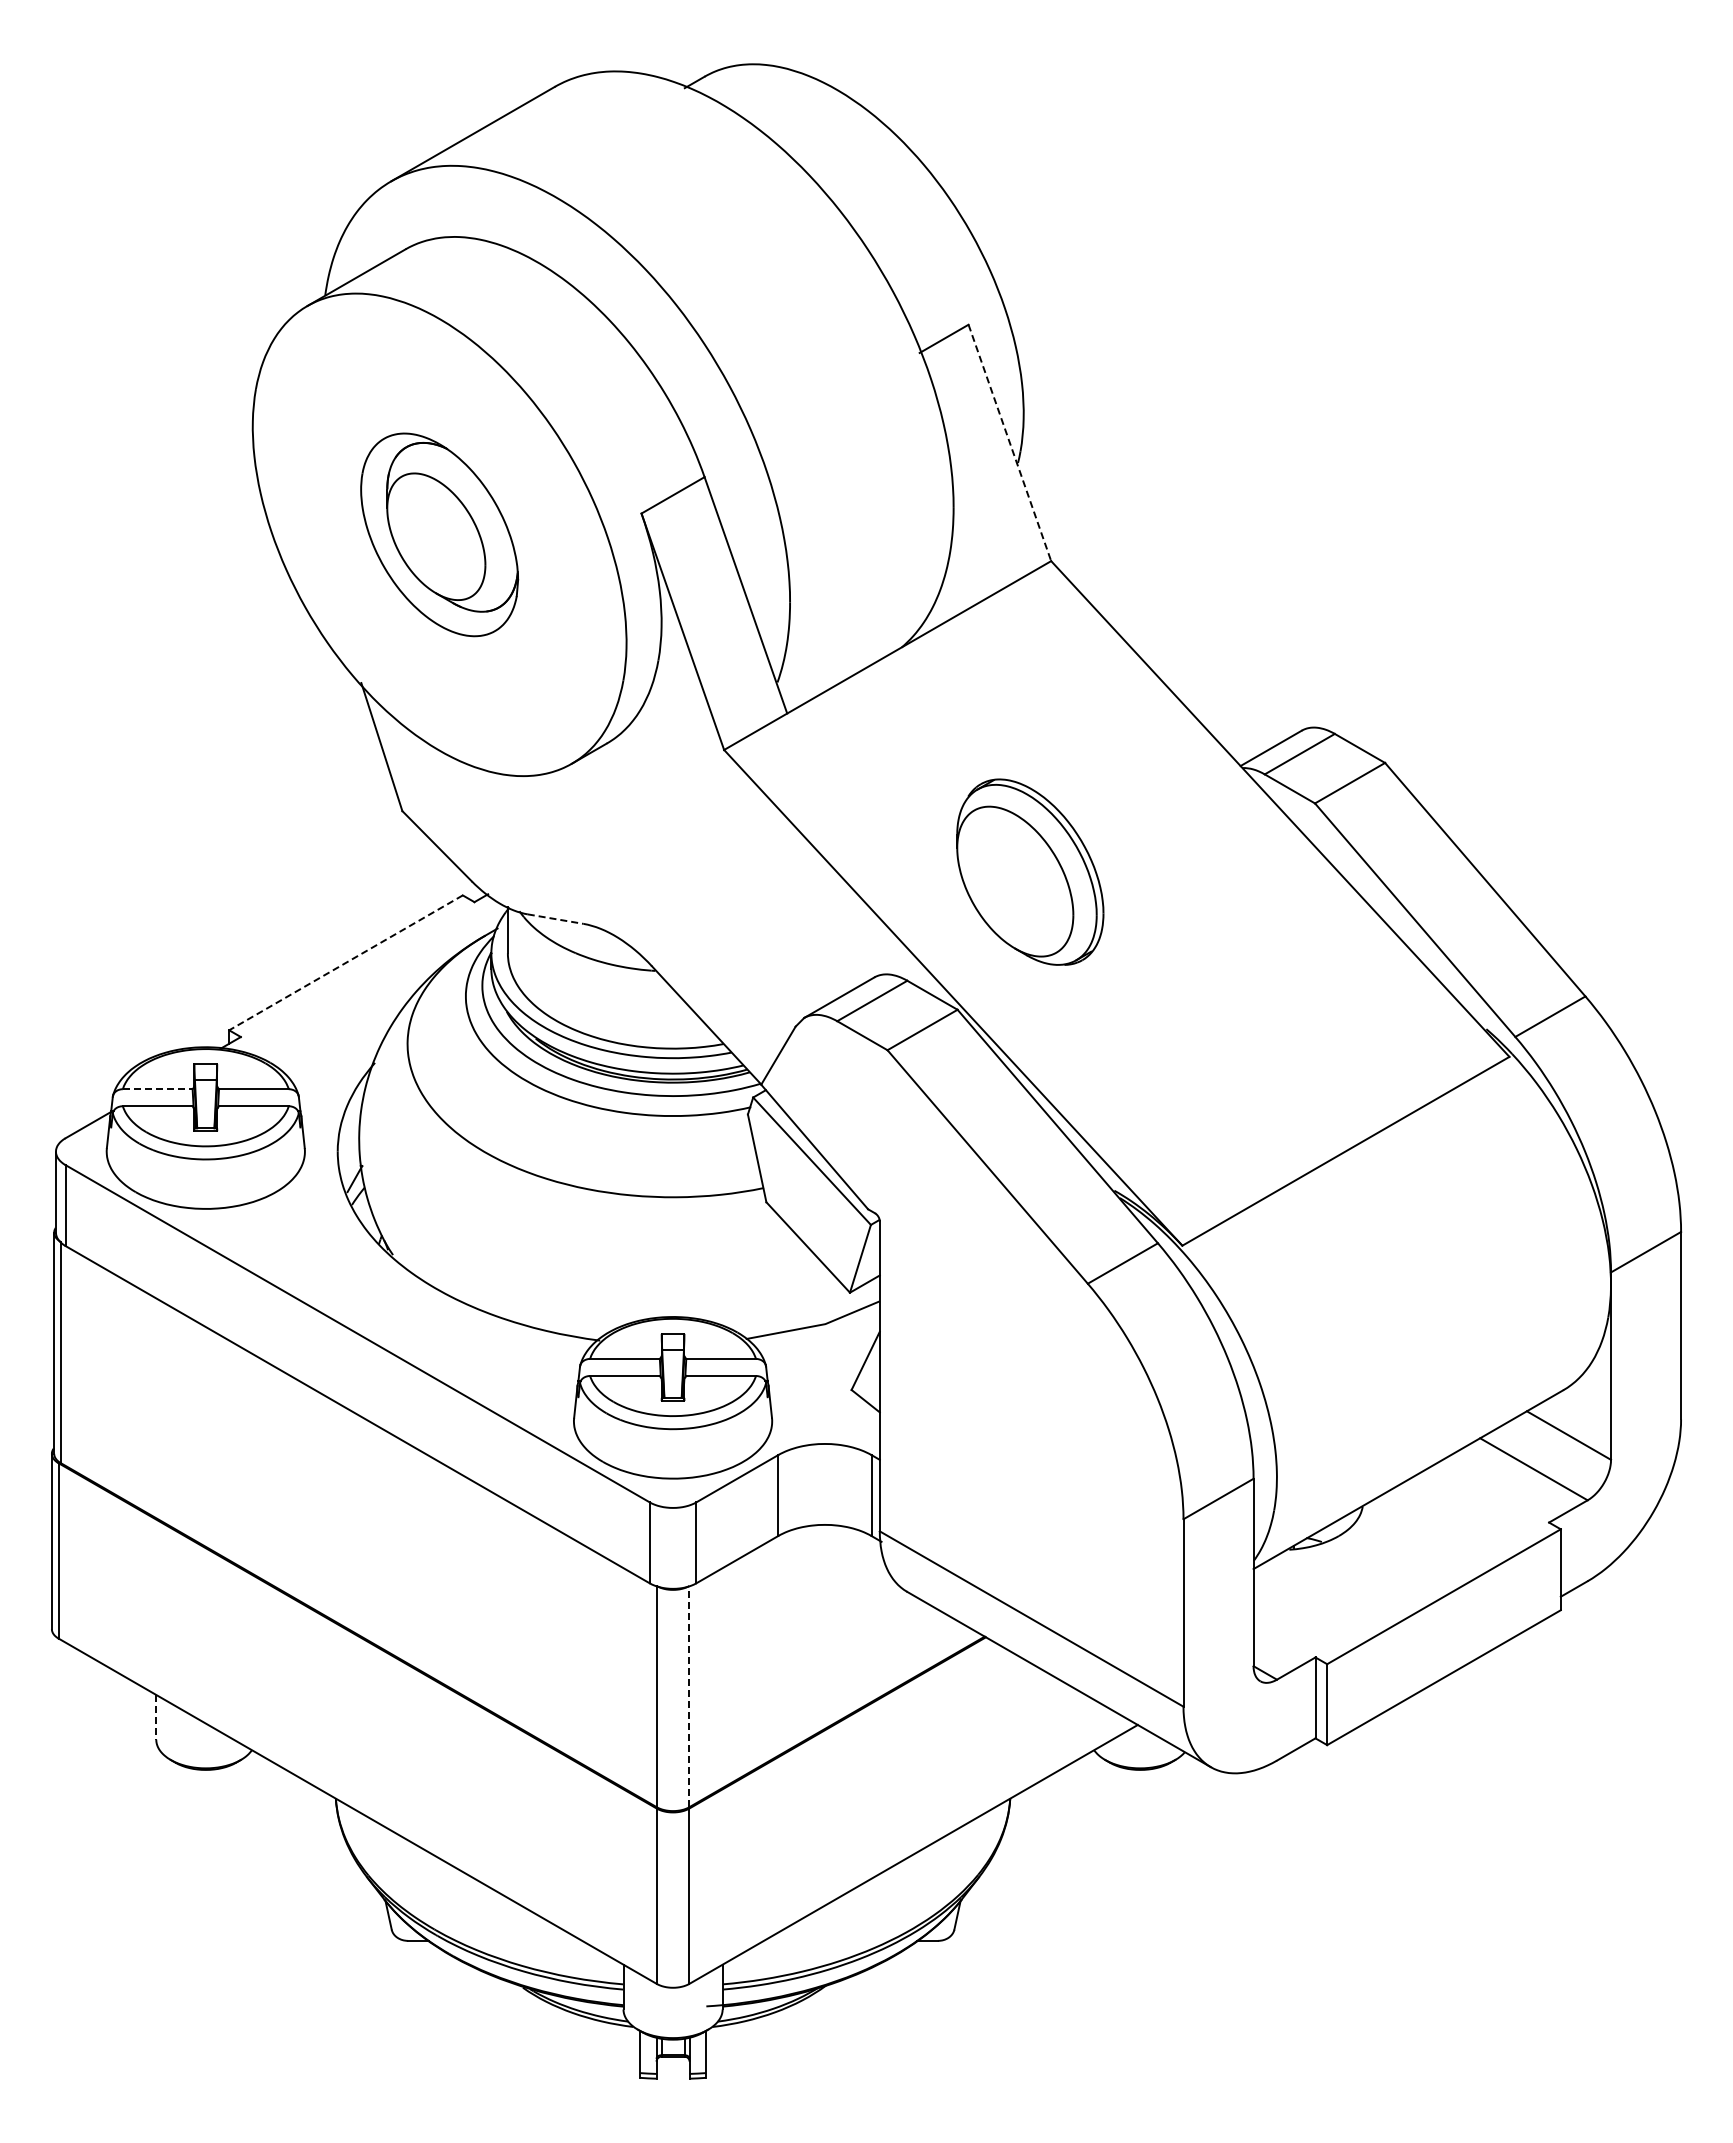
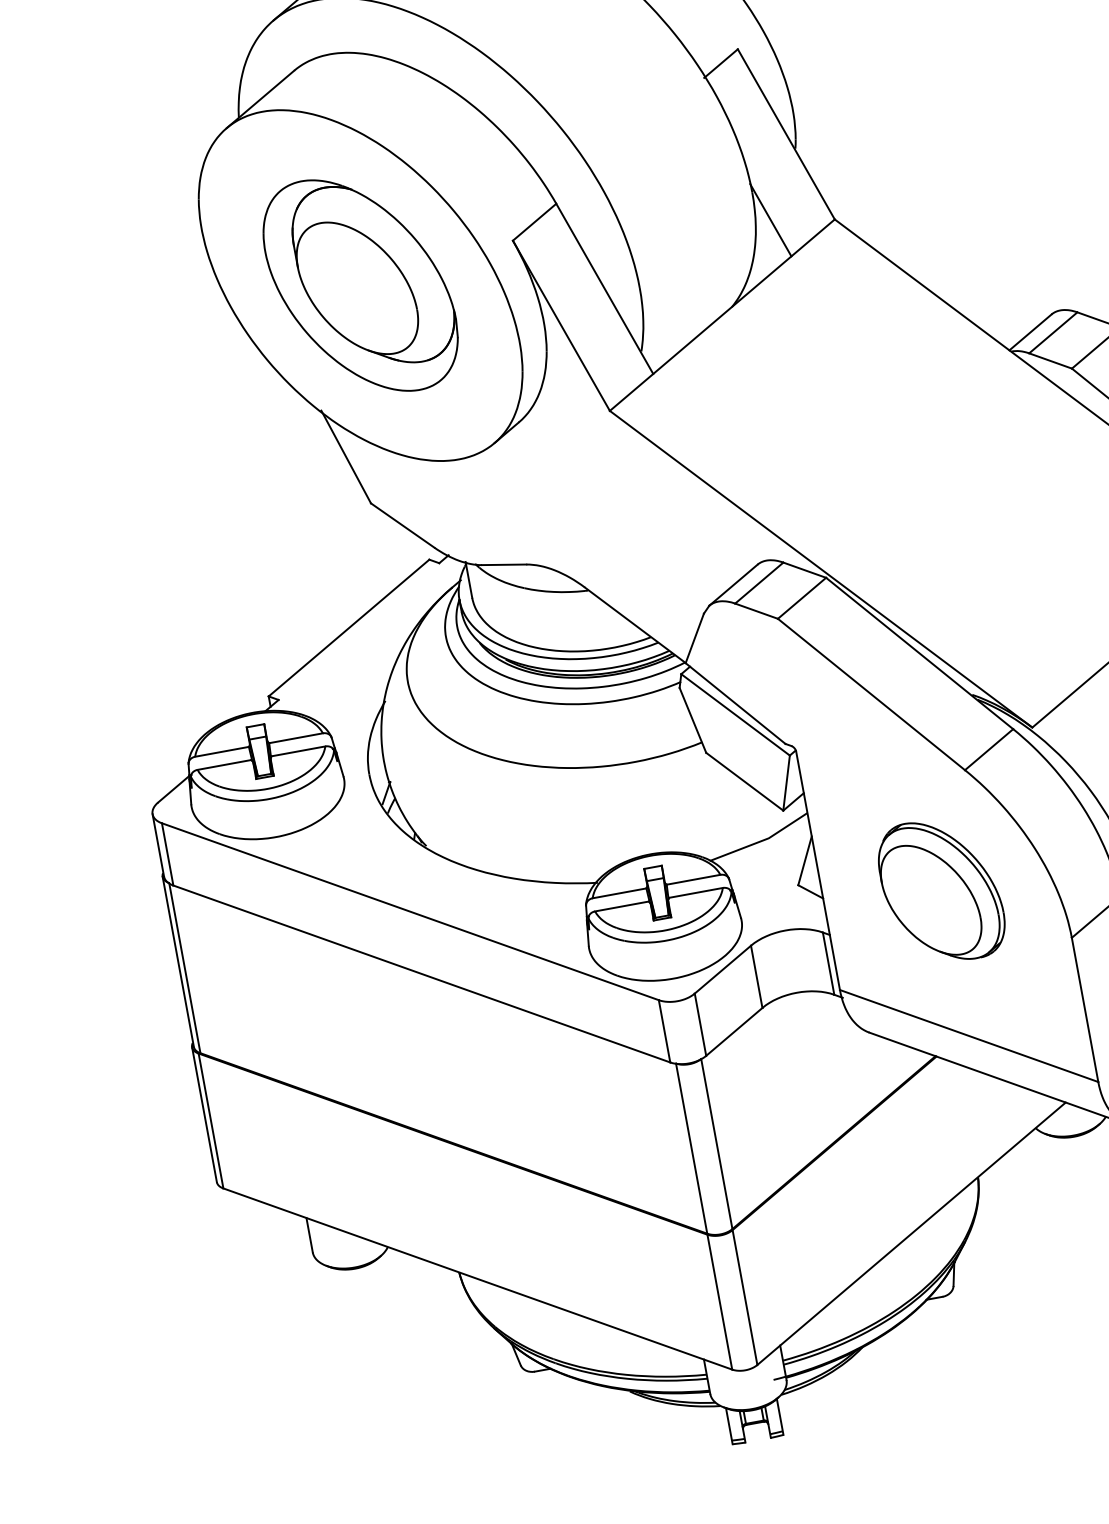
line: (1010, 443) -> (786, 134), dashed -> solid
part: (439, 534) -> (360, 285), size x1.43
line: (970, 547) -> (770, 220), added
part: (1030, 871) -> (941, 890), moved
line: (556, 919) -> (504, 564), dashed -> solid
line: (346, 962) -> (349, 627), dashed -> solid
line: (157, 1089) -> (221, 752), dashed -> solid
line: (689, 1696) -> (716, 1143), dashed -> solid
line: (156, 1717) -> (309, 1235), dashed -> solid

